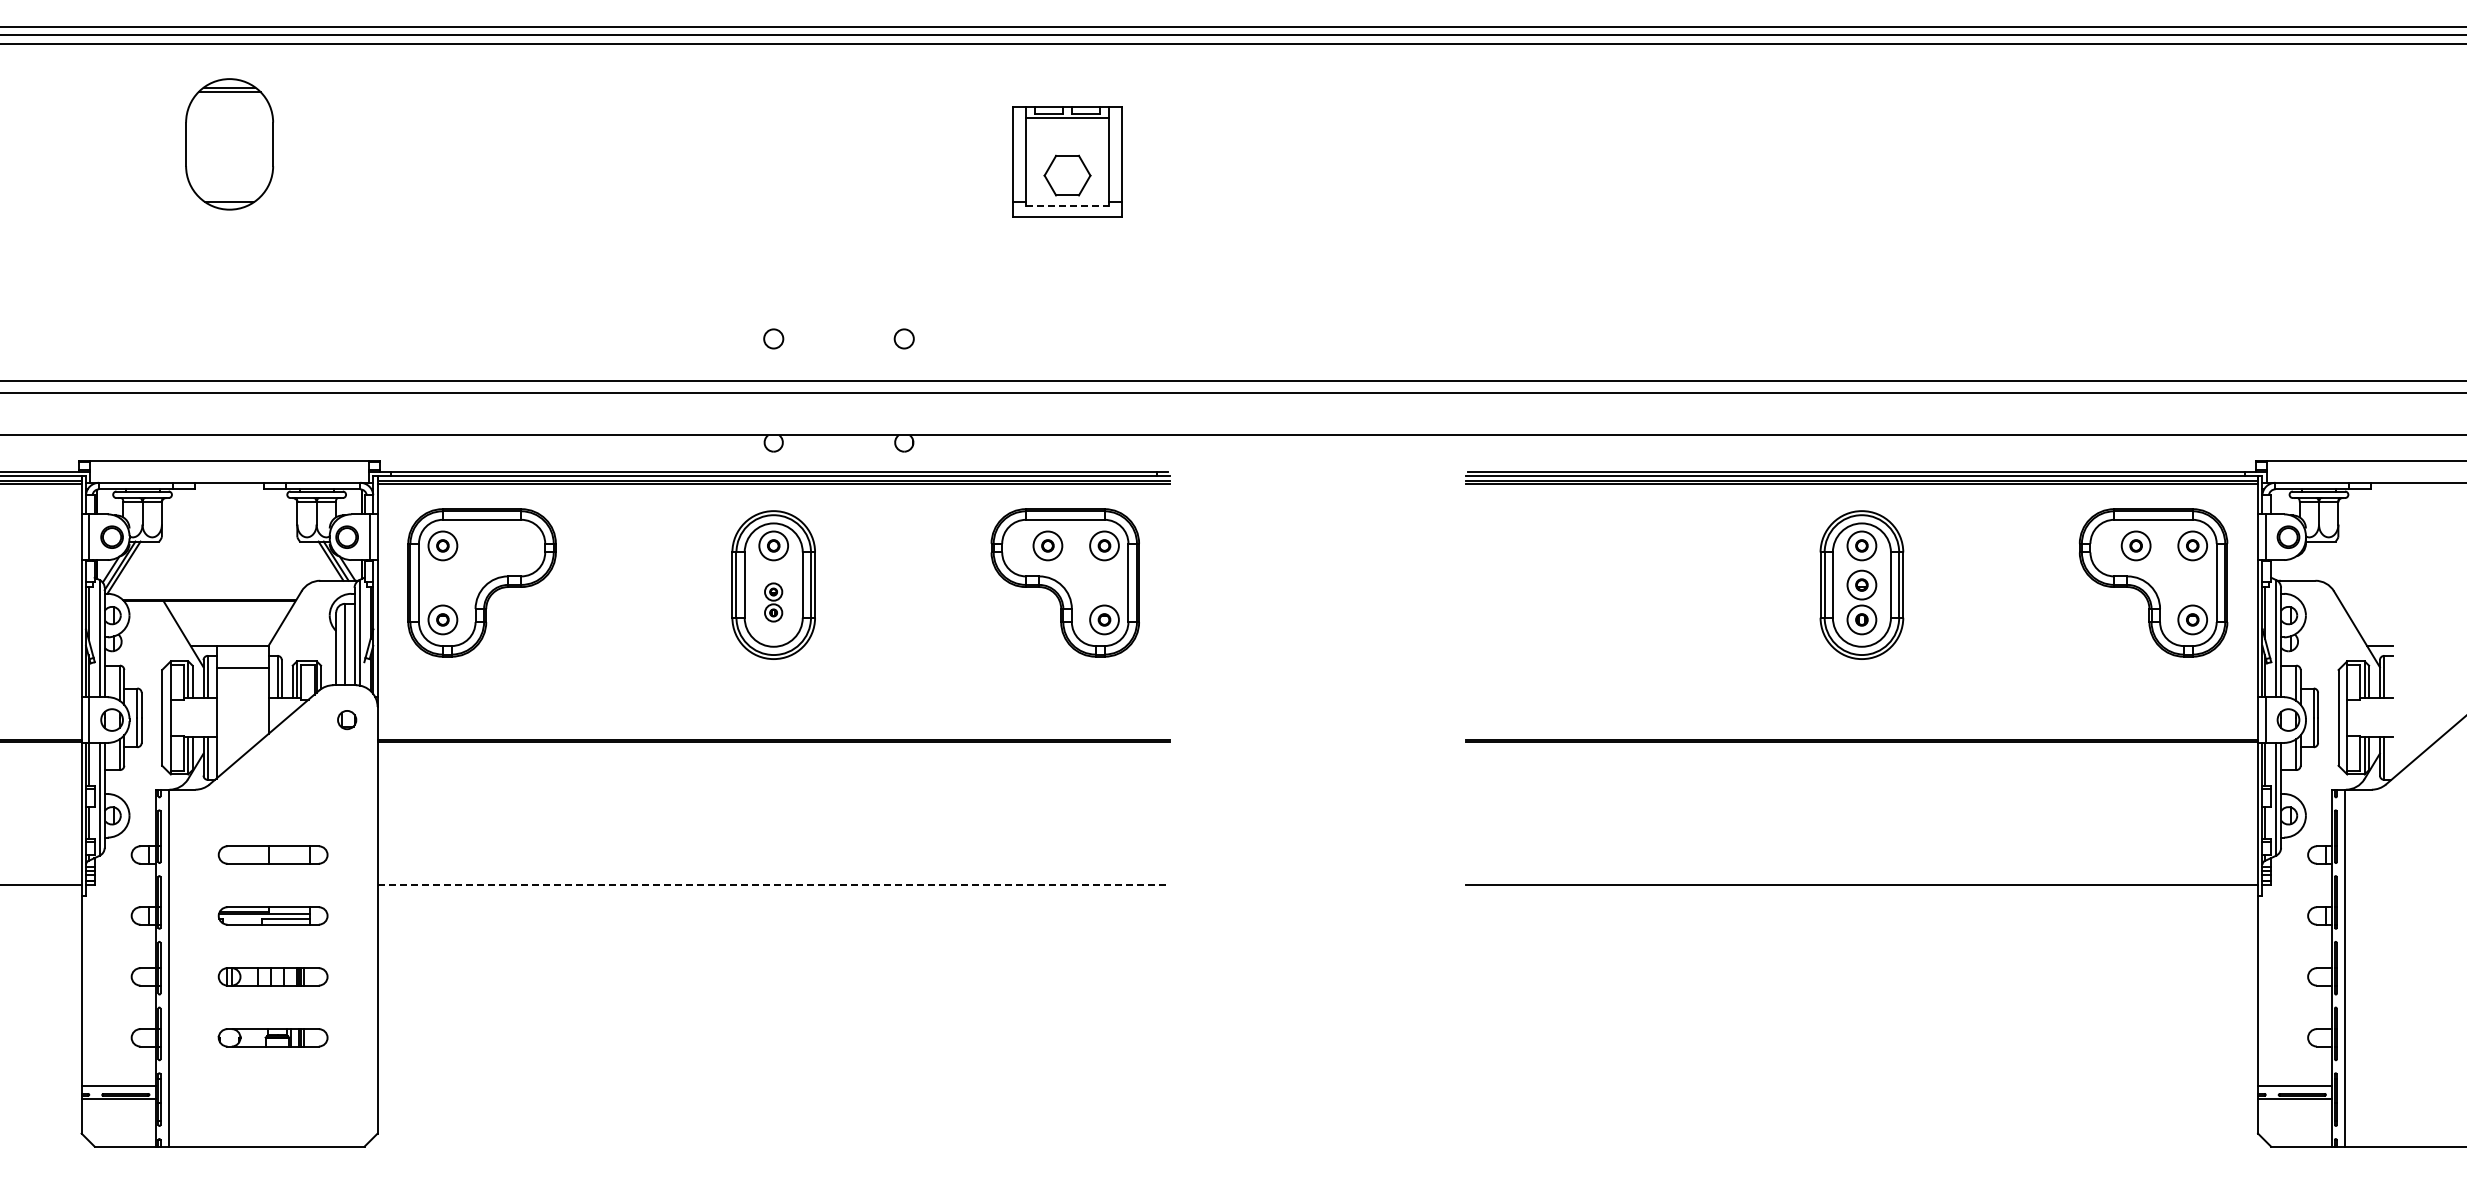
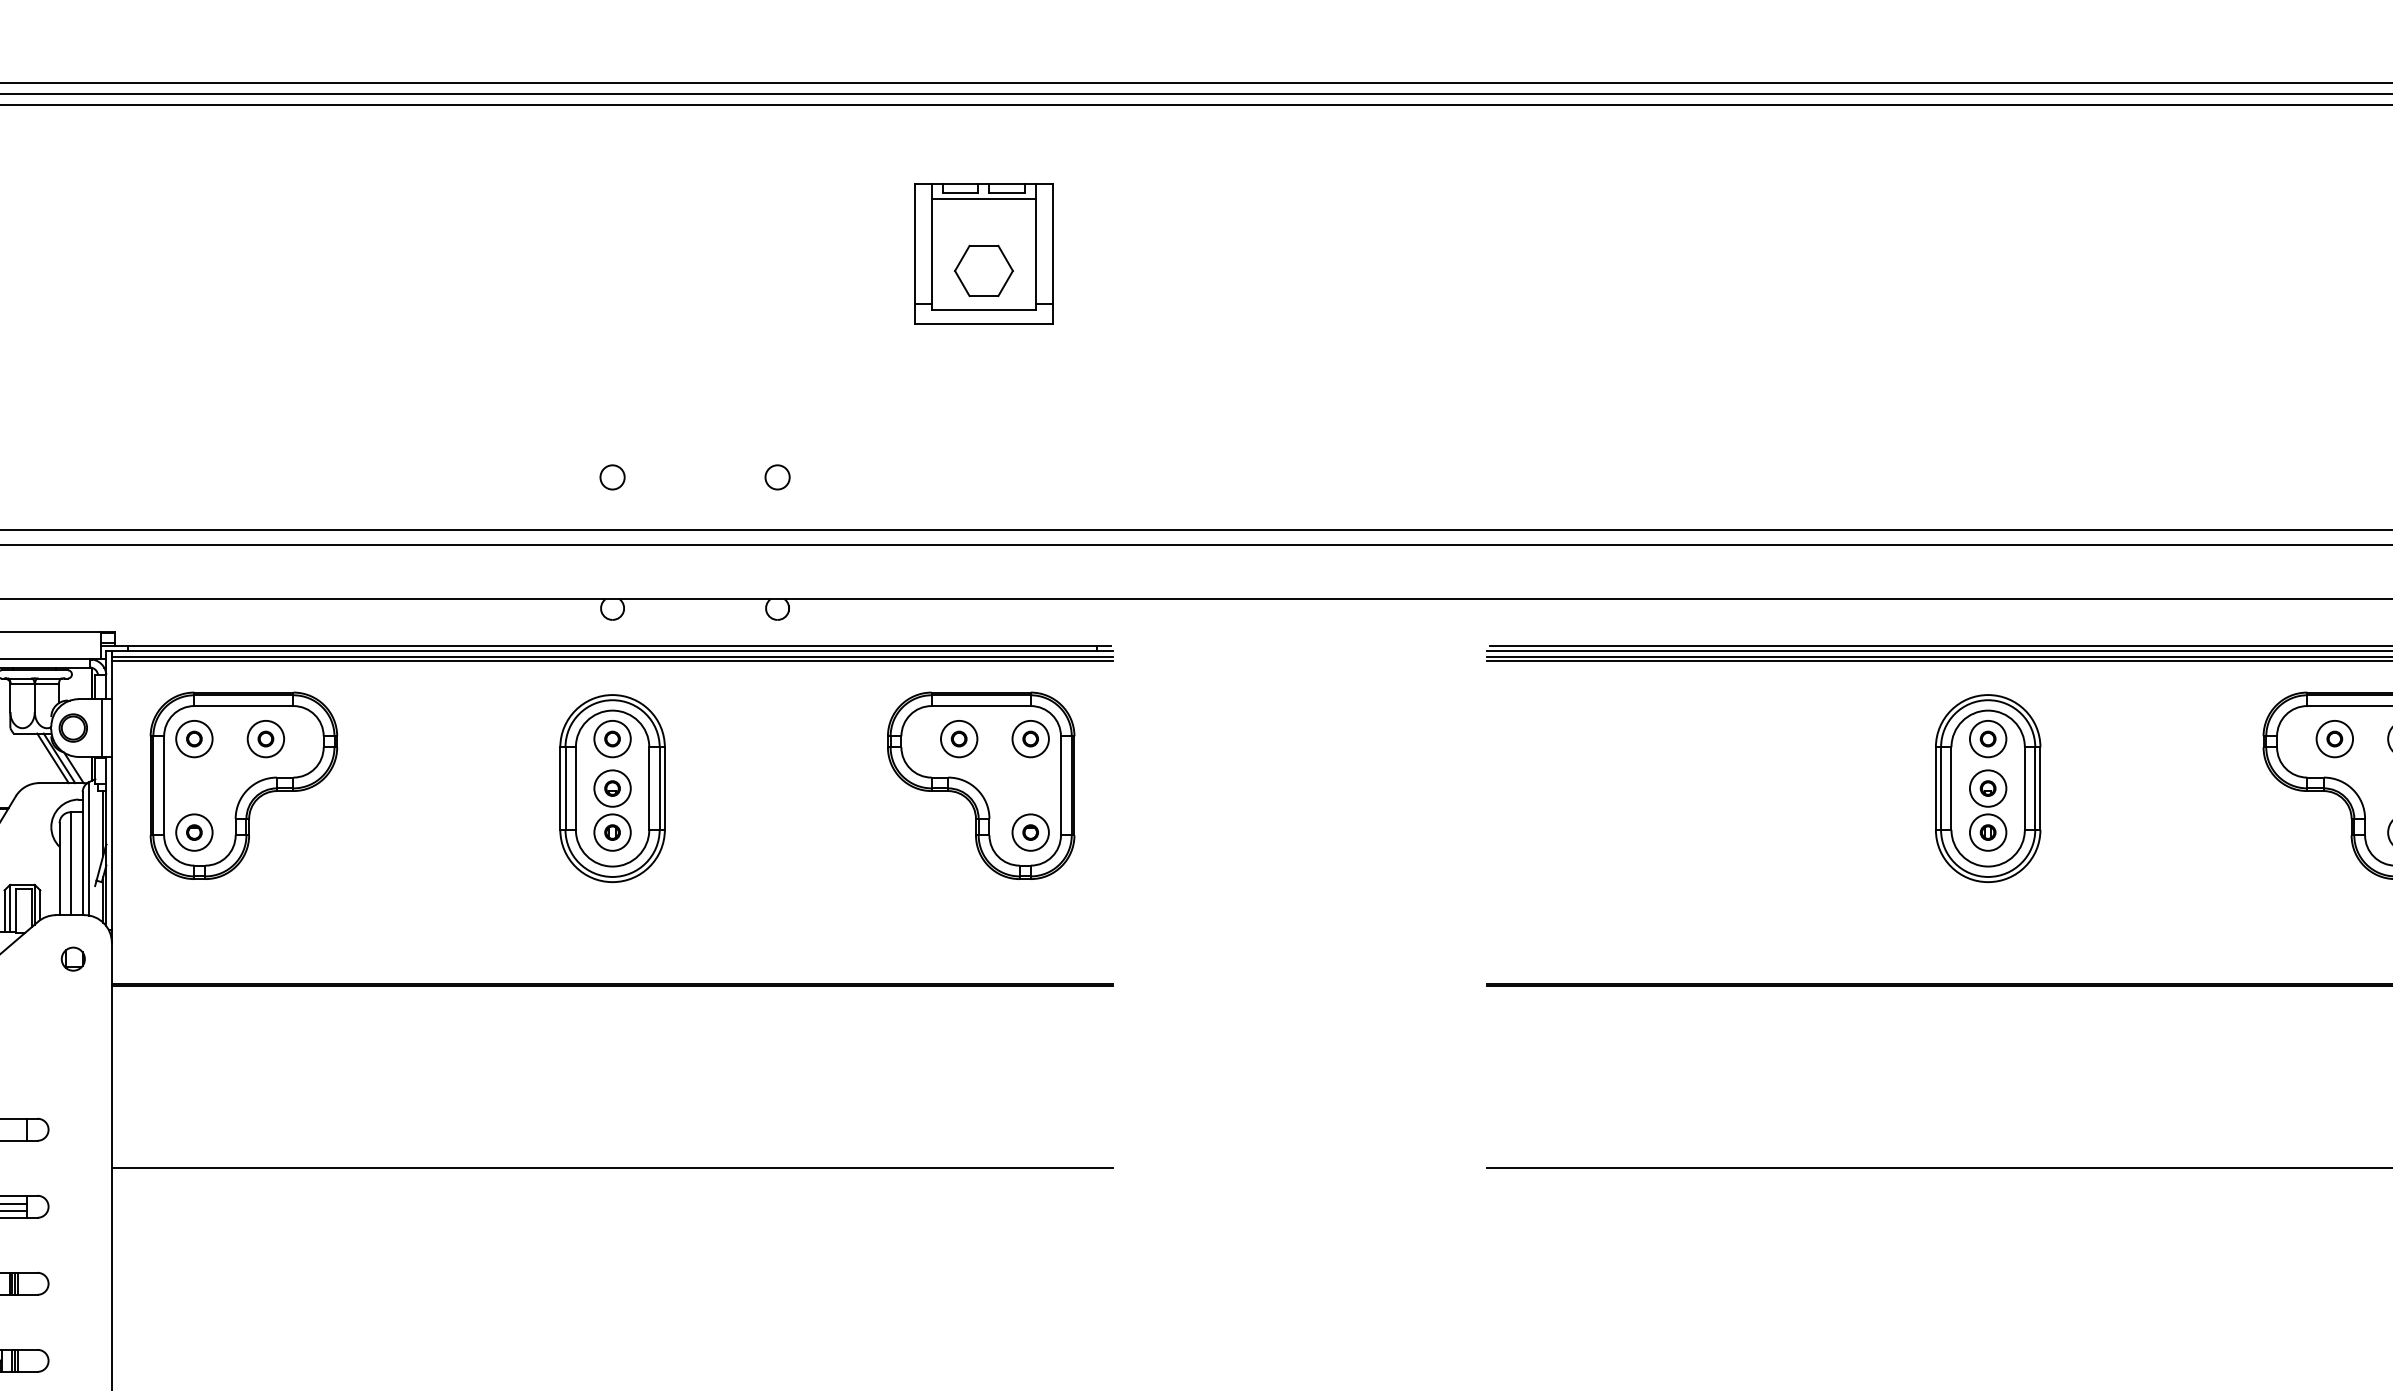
line: (1068, 206) -> (985, 309), dashed -> solid
part: (499, 545) -> (265, 738), added
part: (773, 602) -> (612, 810), size x1.67
line: (774, 885) -> (613, 1168), dashed -> solid

